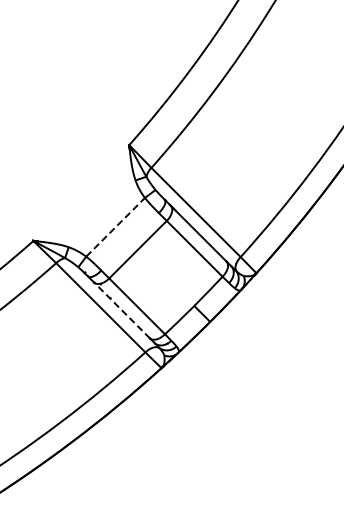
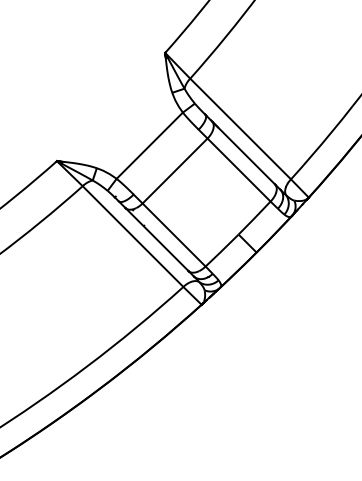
line: (115, 226) -> (149, 144), dashed -> solid
line: (121, 310) -> (156, 239), dashed -> solid

